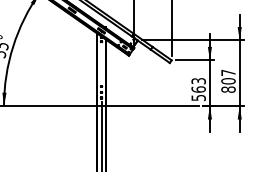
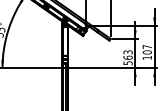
text: (227, 89) -> (146, 57), 807 -> 107

